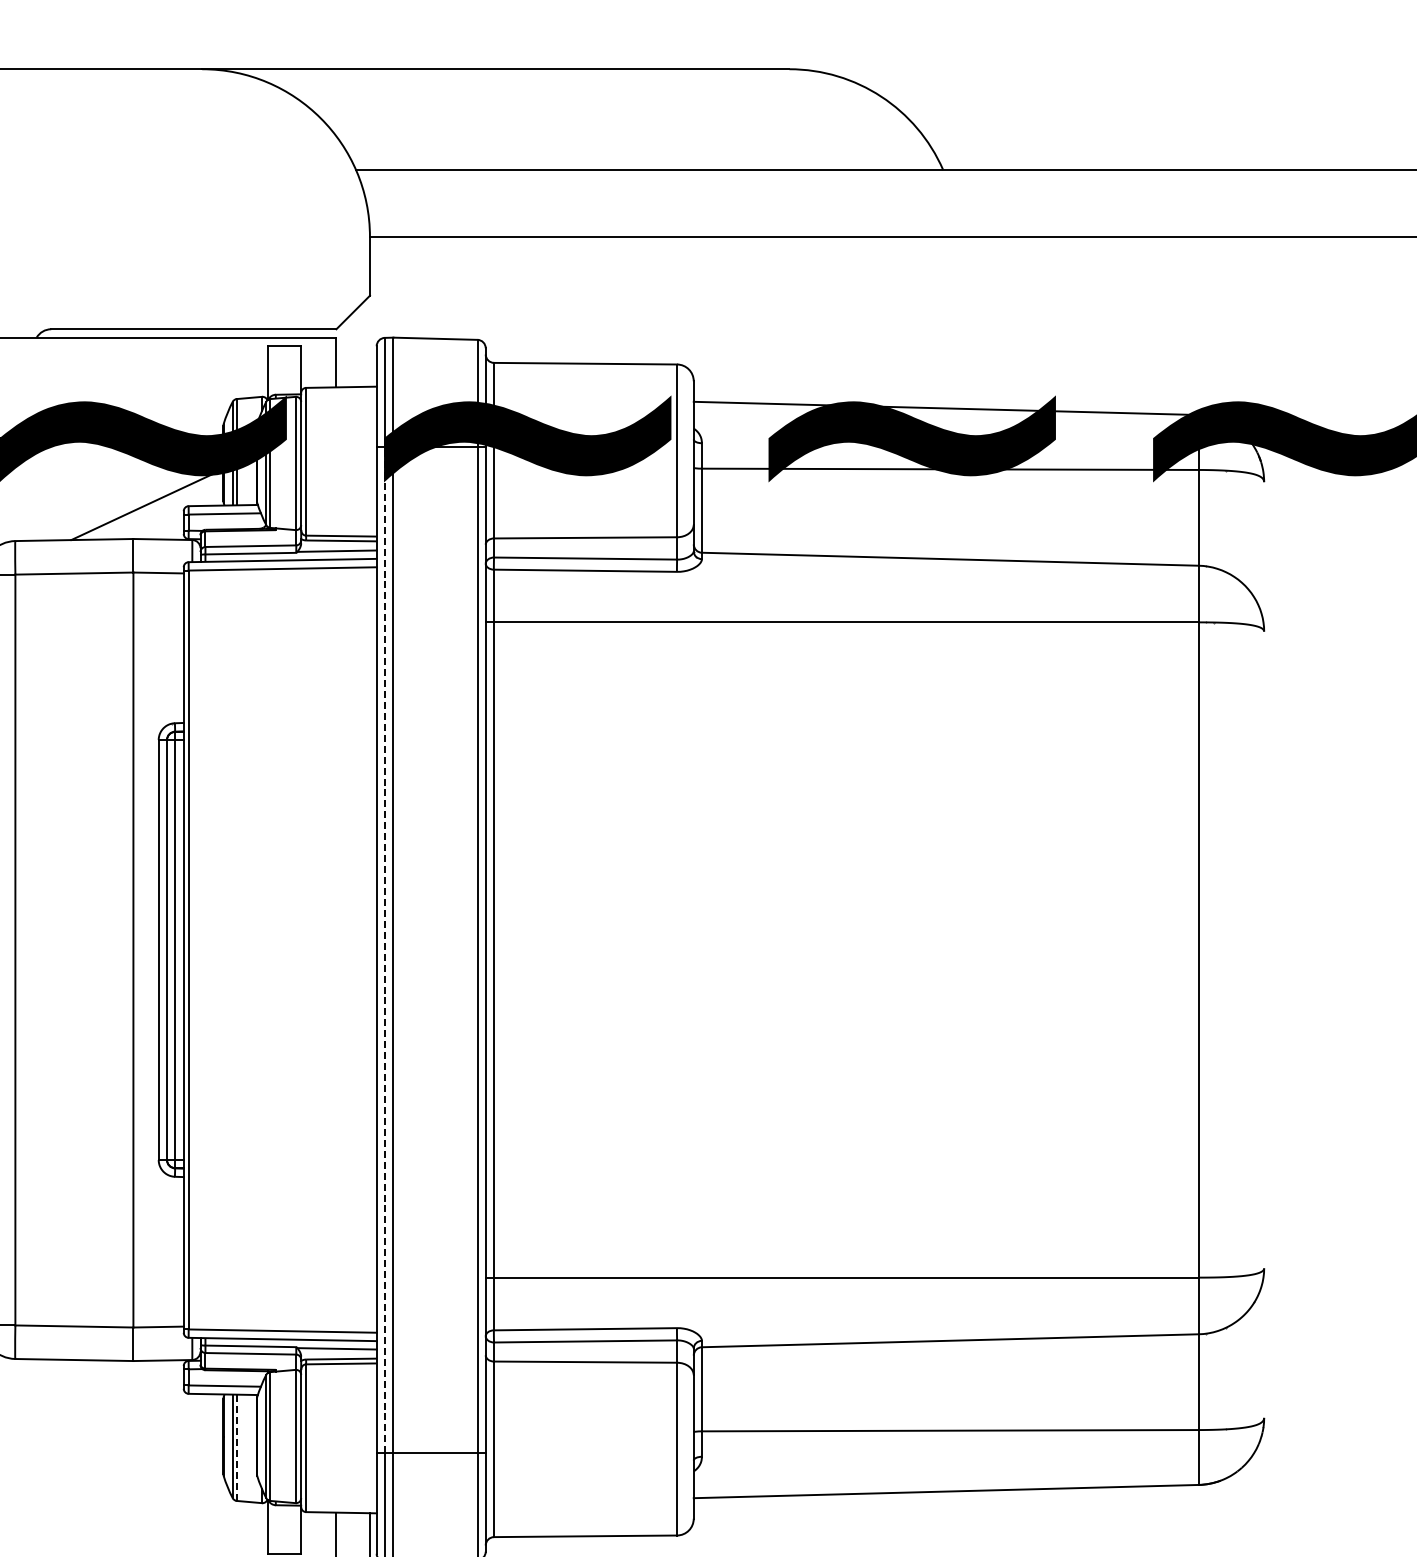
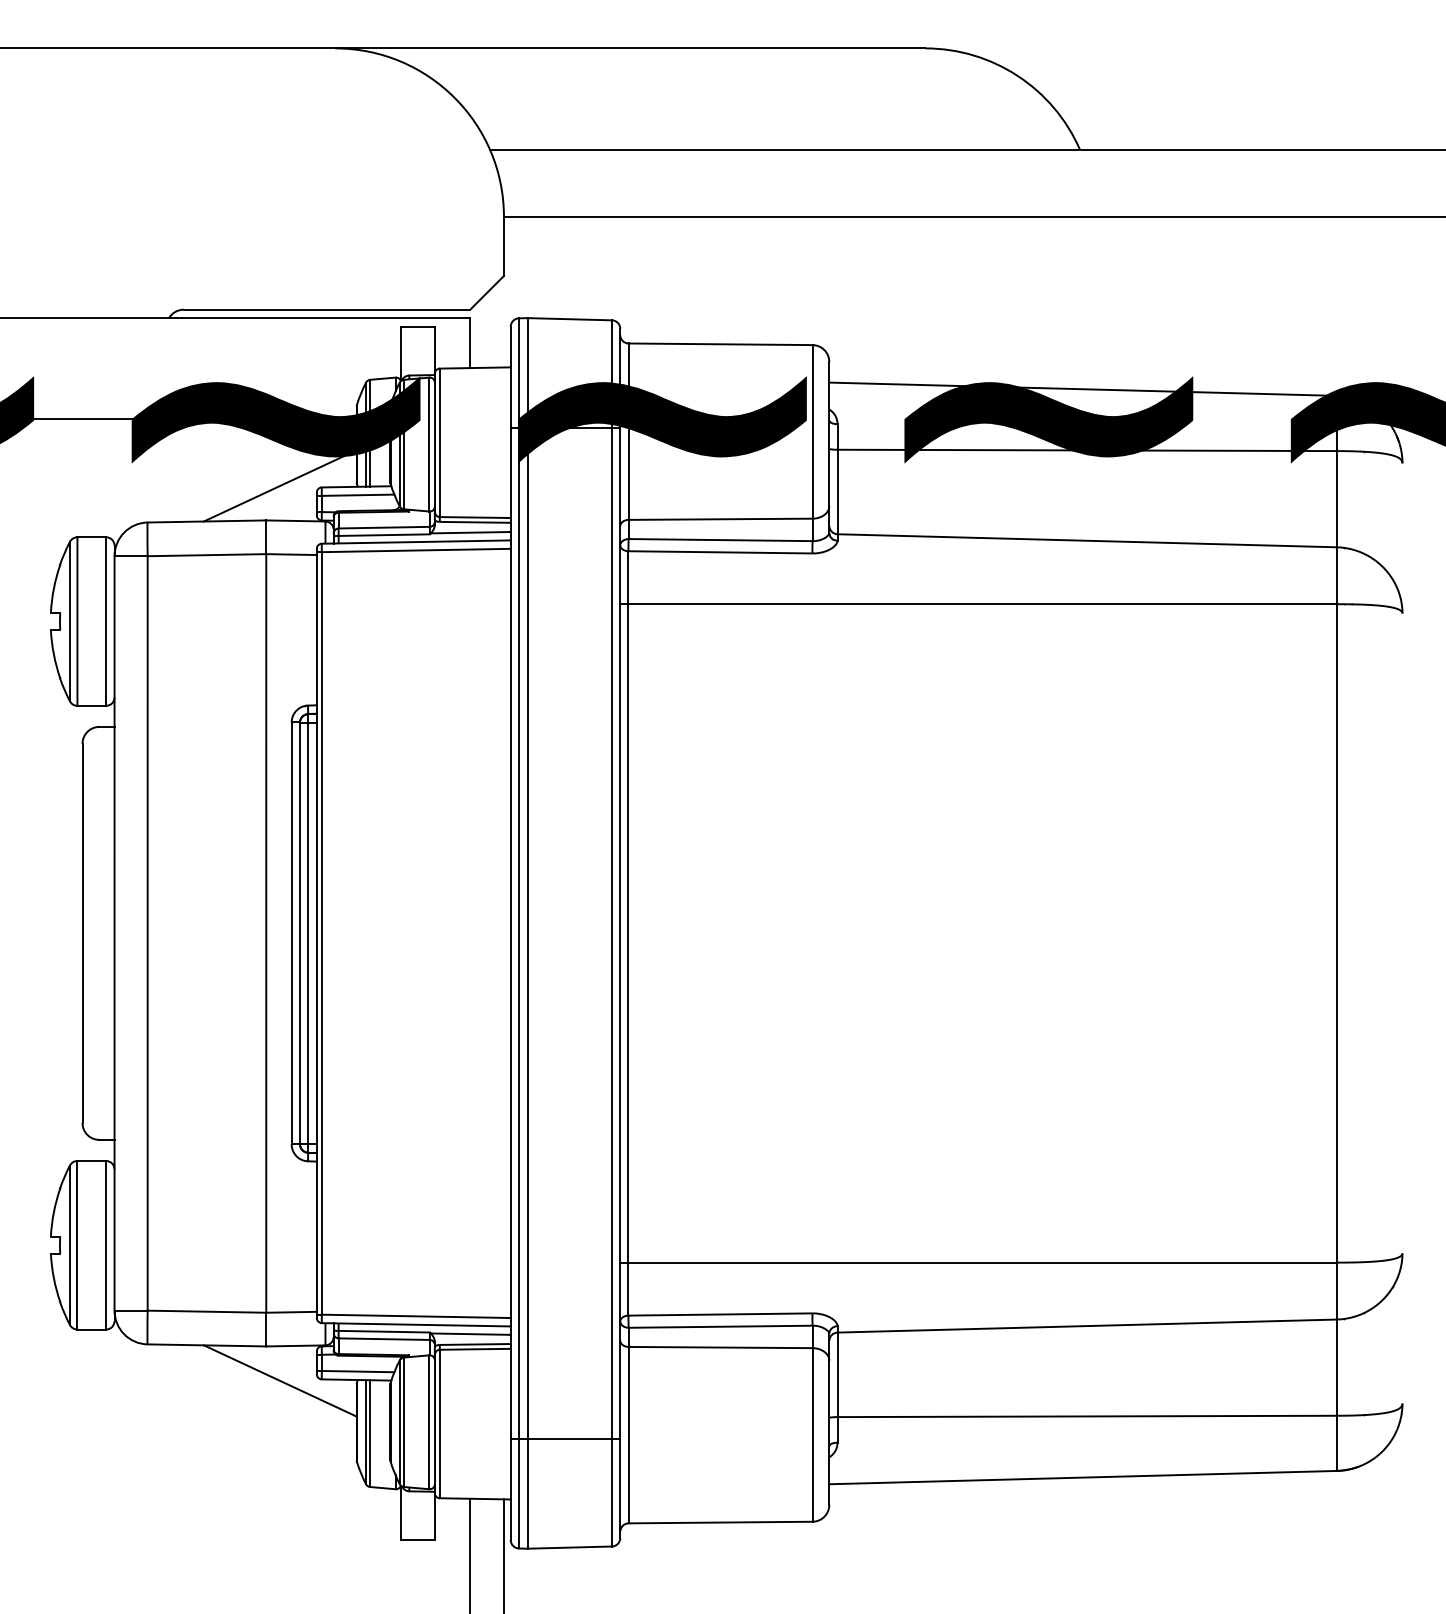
line: (384, 950) -> (518, 933), dashed -> solid
line: (146, 1394) -> (279, 1380), added
line: (237, 1447) -> (370, 1433), dashed -> solid

